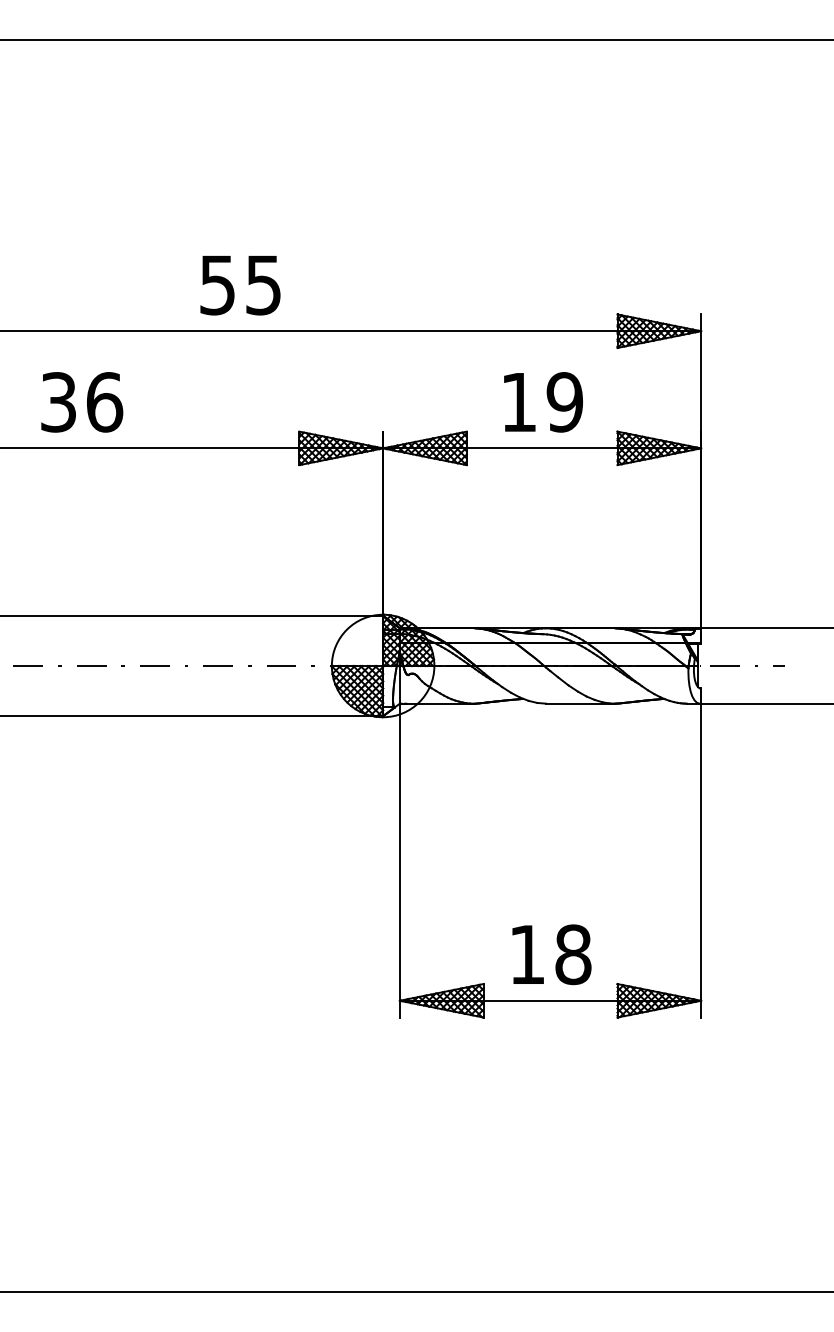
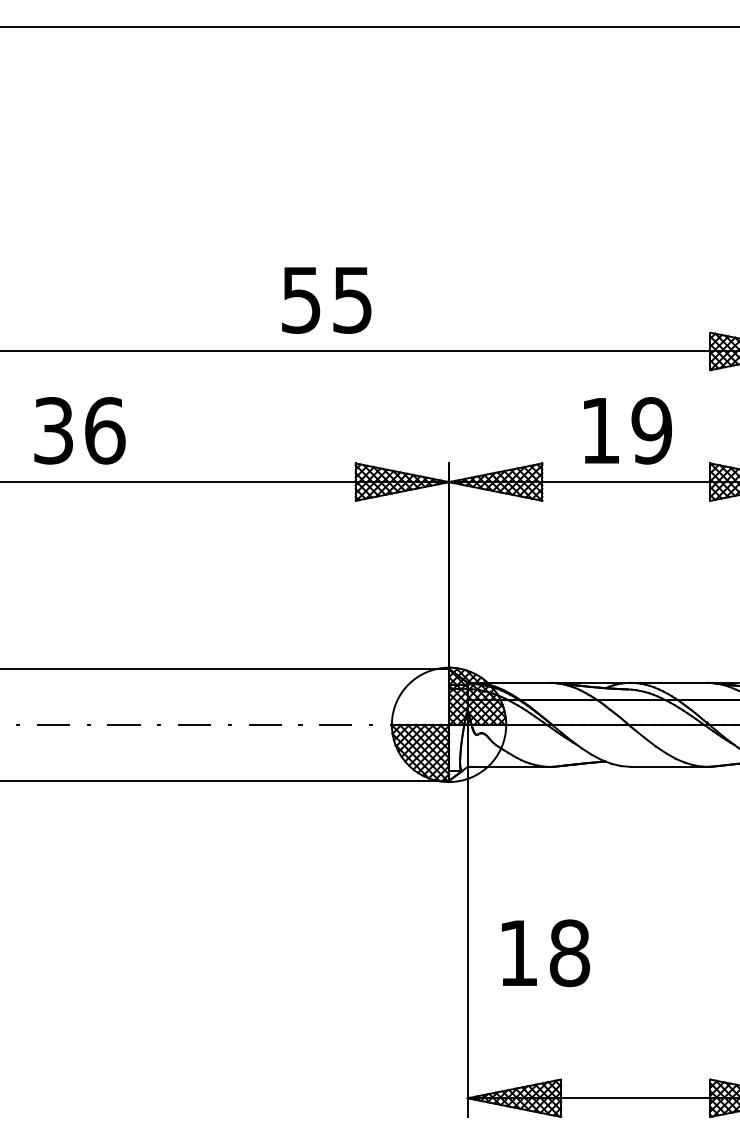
text: (240, 285) -> (326, 300), moved
text: (82, 402) -> (80, 430), moved
text: (551, 954) -> (545, 952), moved

